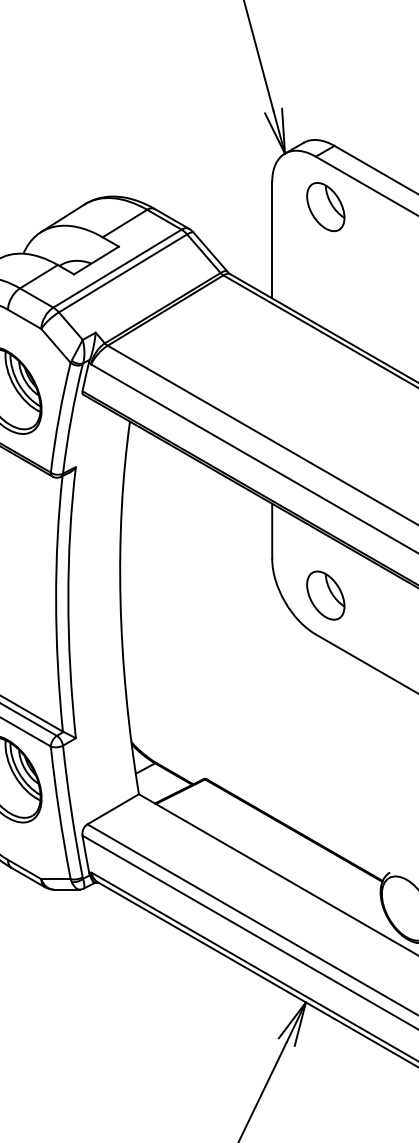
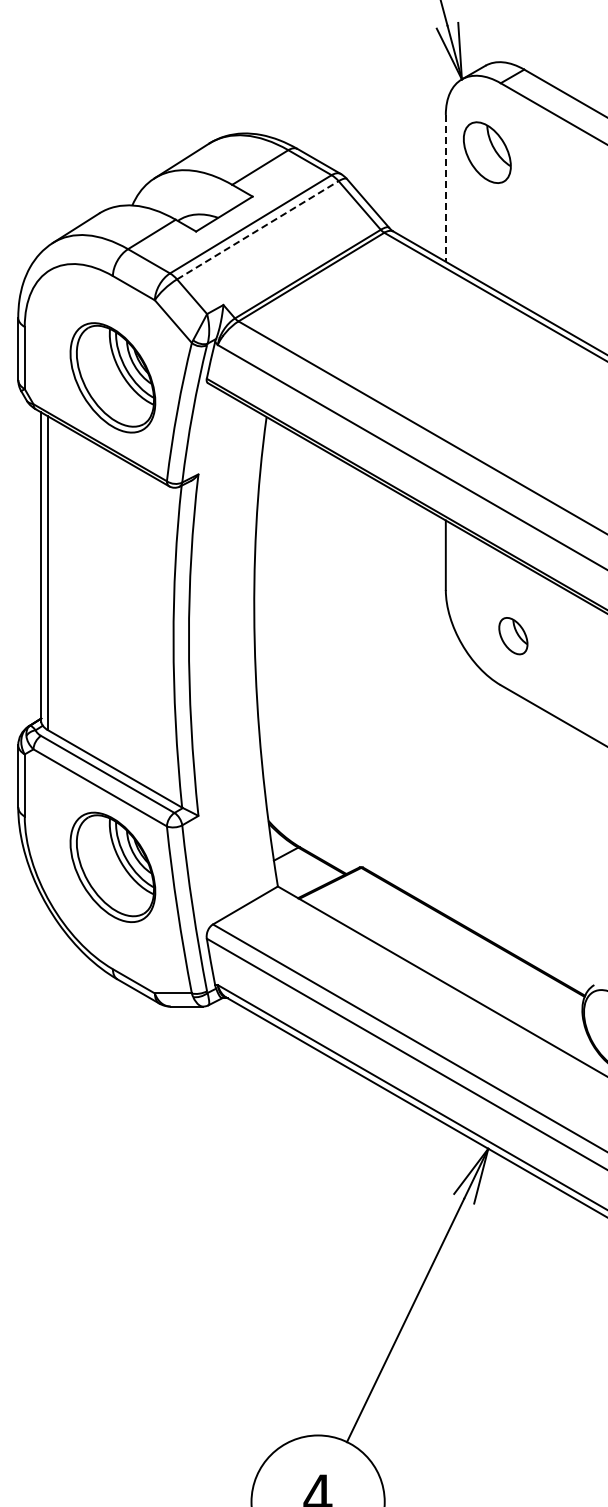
part: (325, 206) -> (487, 152), moved
line: (271, 240) -> (445, 188), solid -> dashed
line: (122, 273) -> (257, 230), solid -> dashed
part: (325, 595) -> (513, 635), size x0.6

